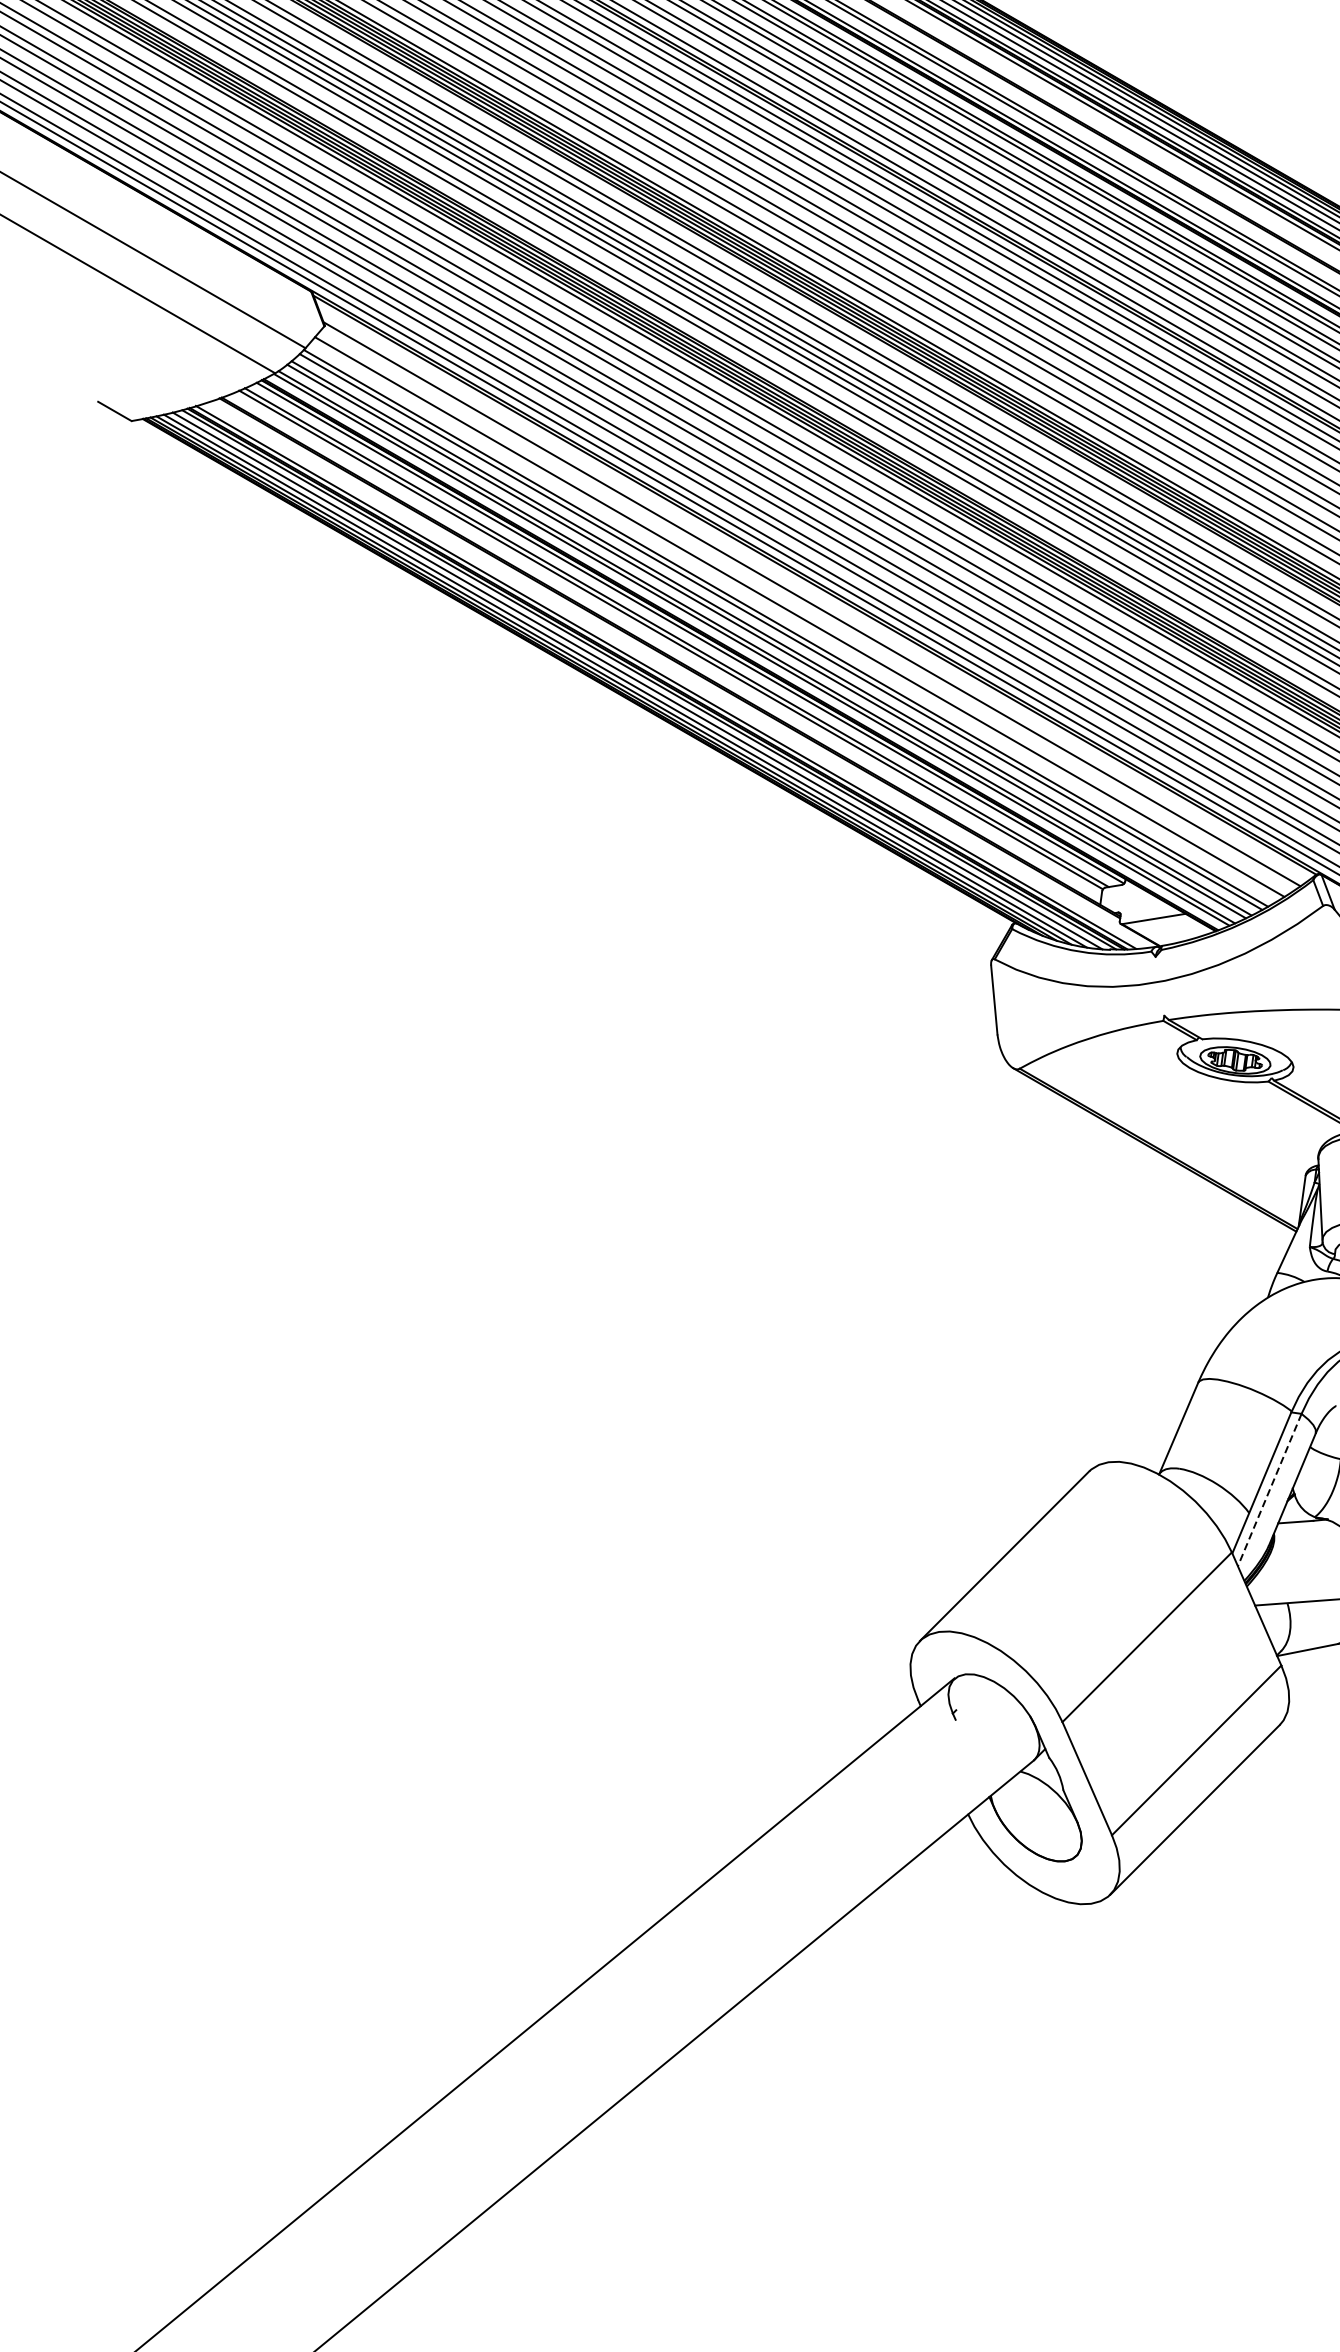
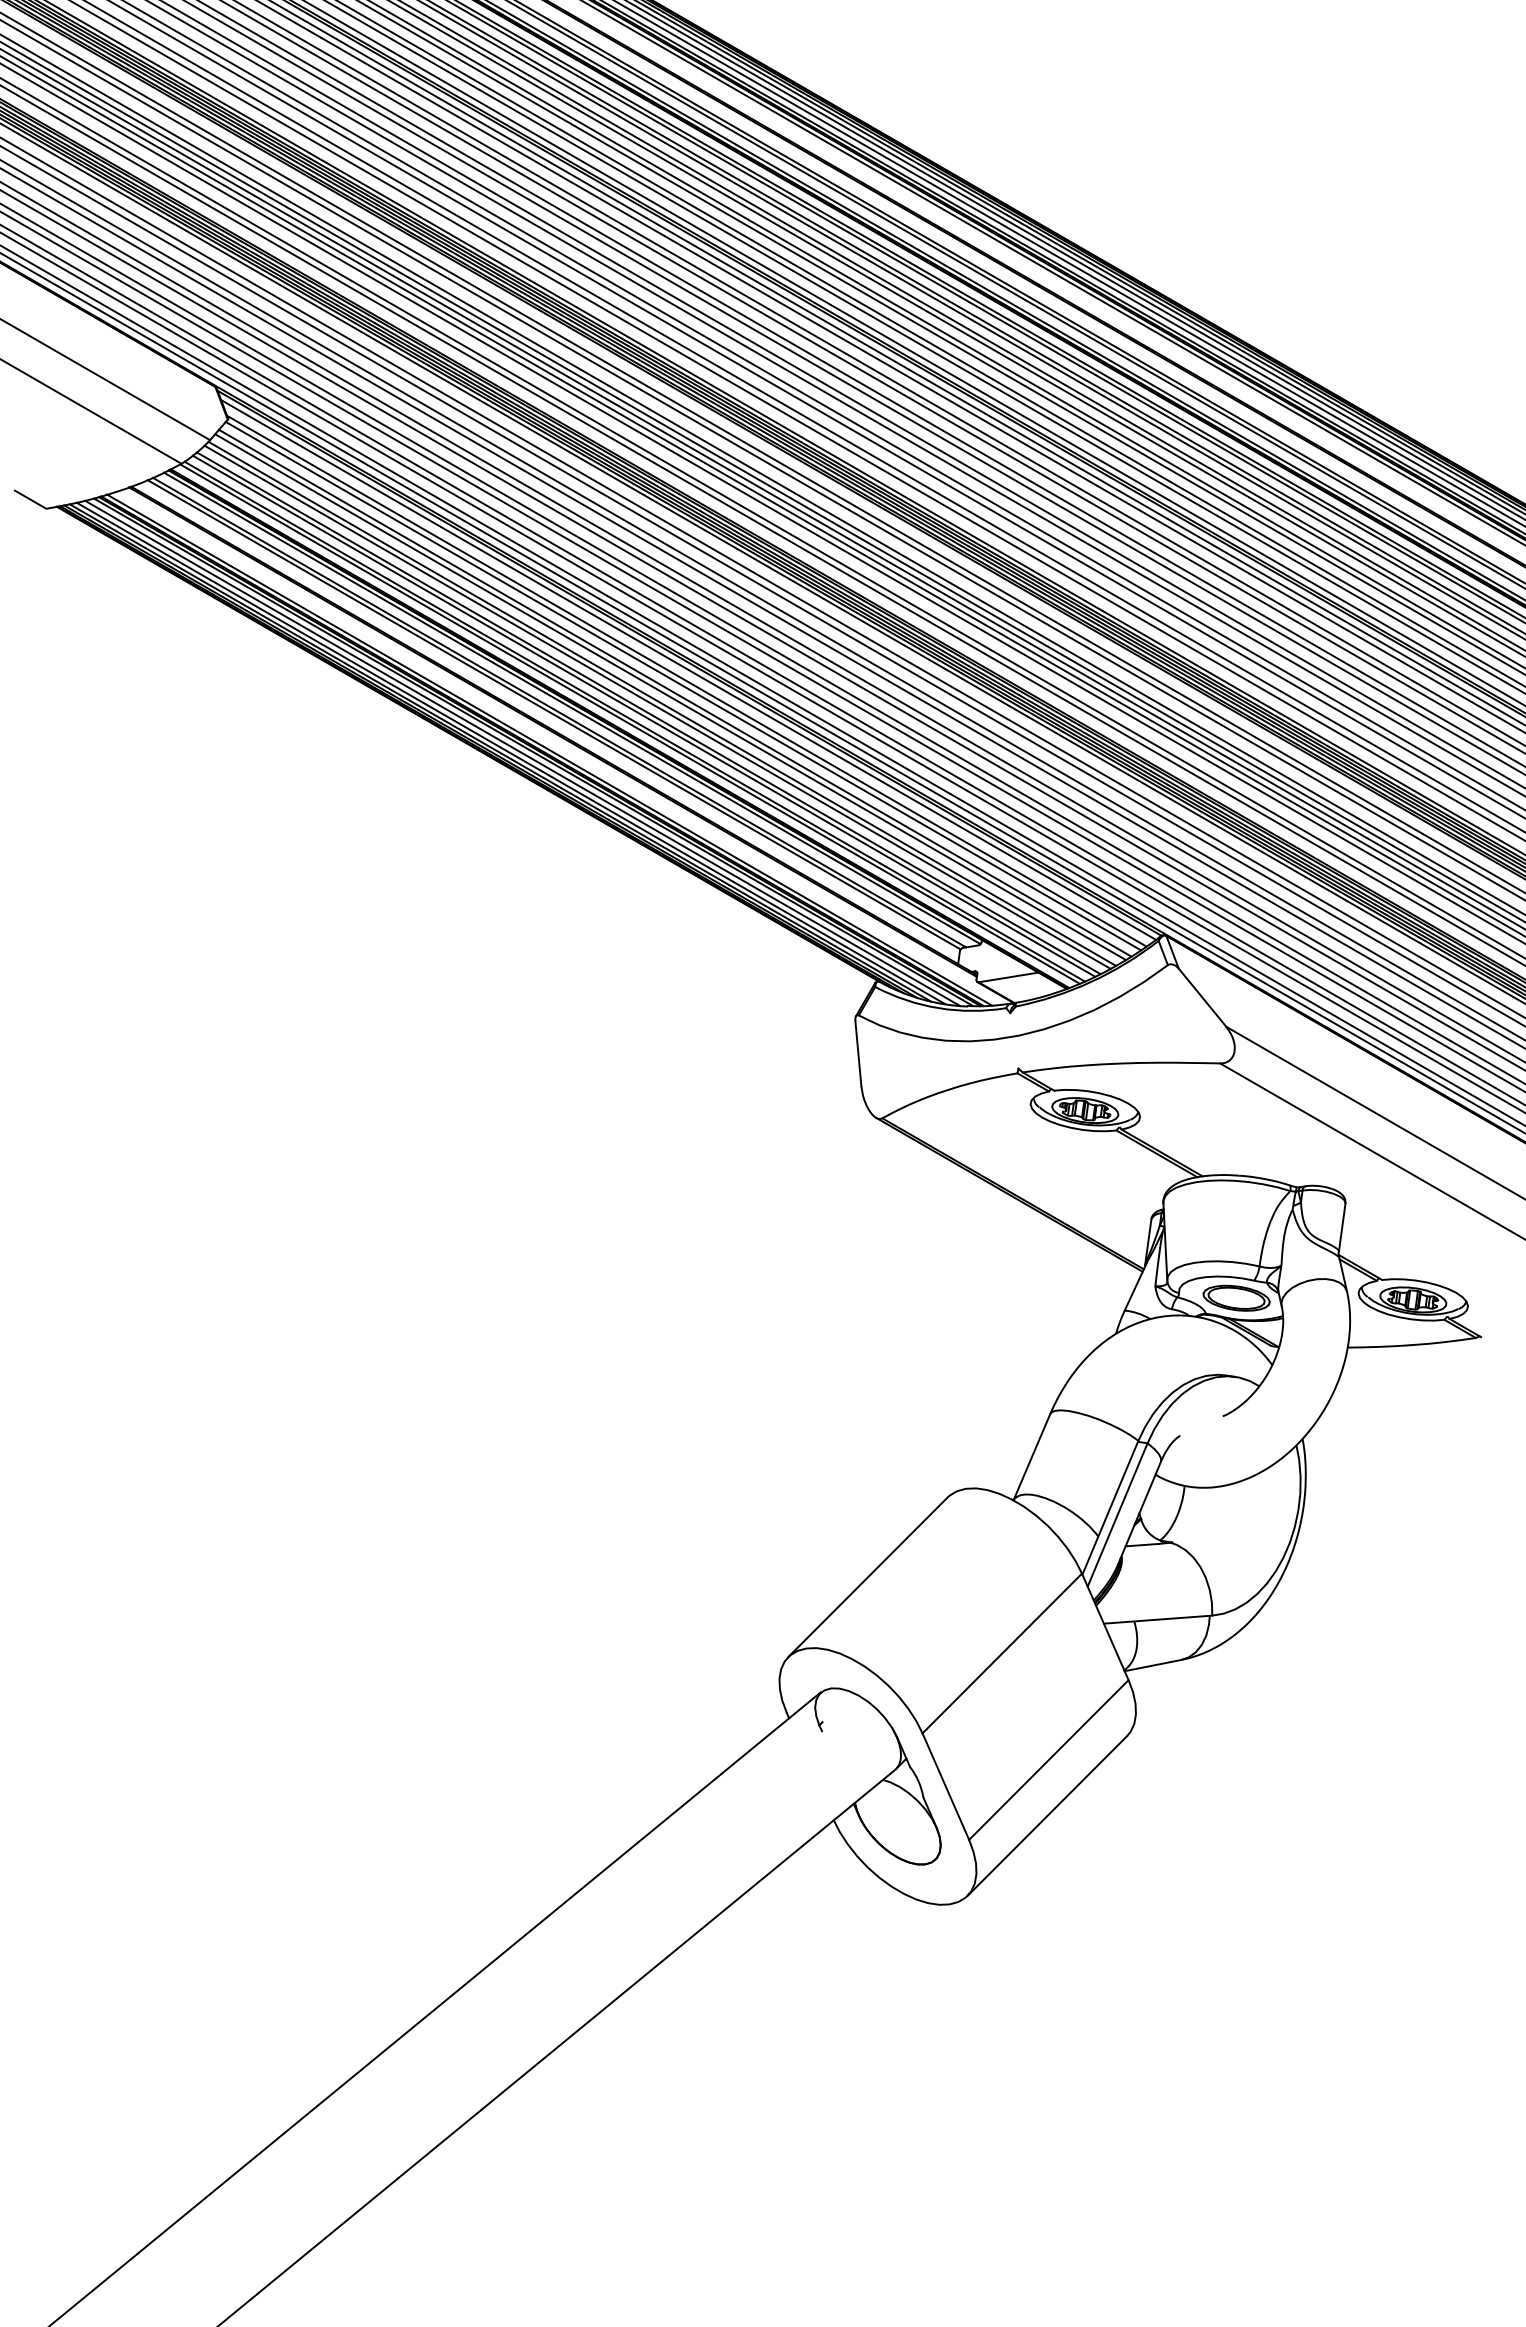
line: (813, 591) -> (688, 669), added
line: (807, 608) -> (682, 685), added
line: (794, 621) -> (670, 697), added
line: (1269, 1489) -> (1117, 1514), dashed -> solid

